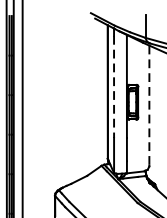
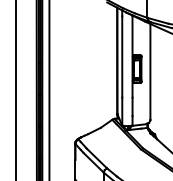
line: (114, 86) -> (122, 56), dashed -> solid
line: (149, 105) -> (150, 71), dashed -> solid

